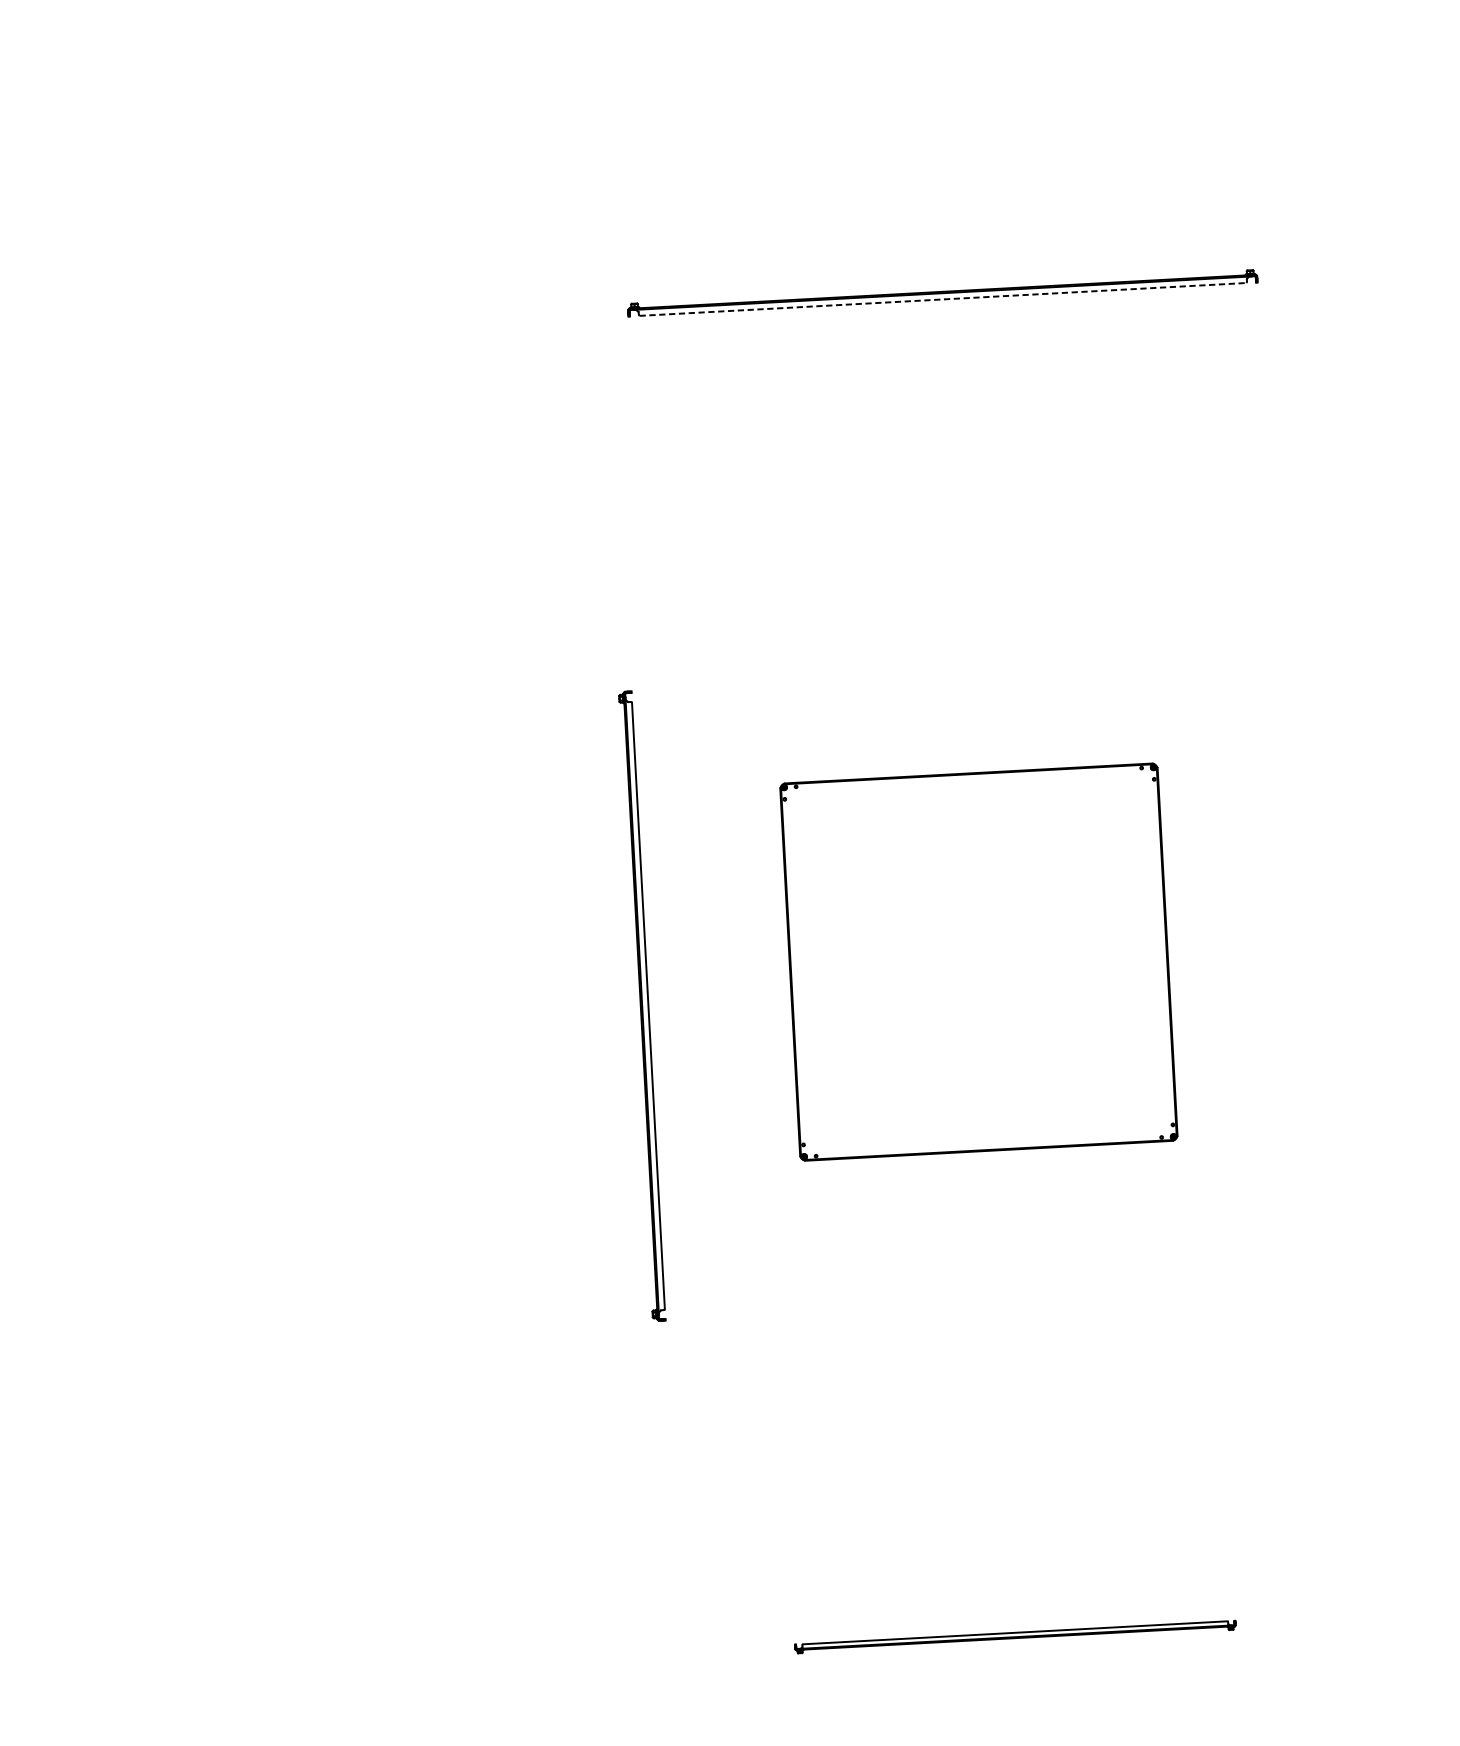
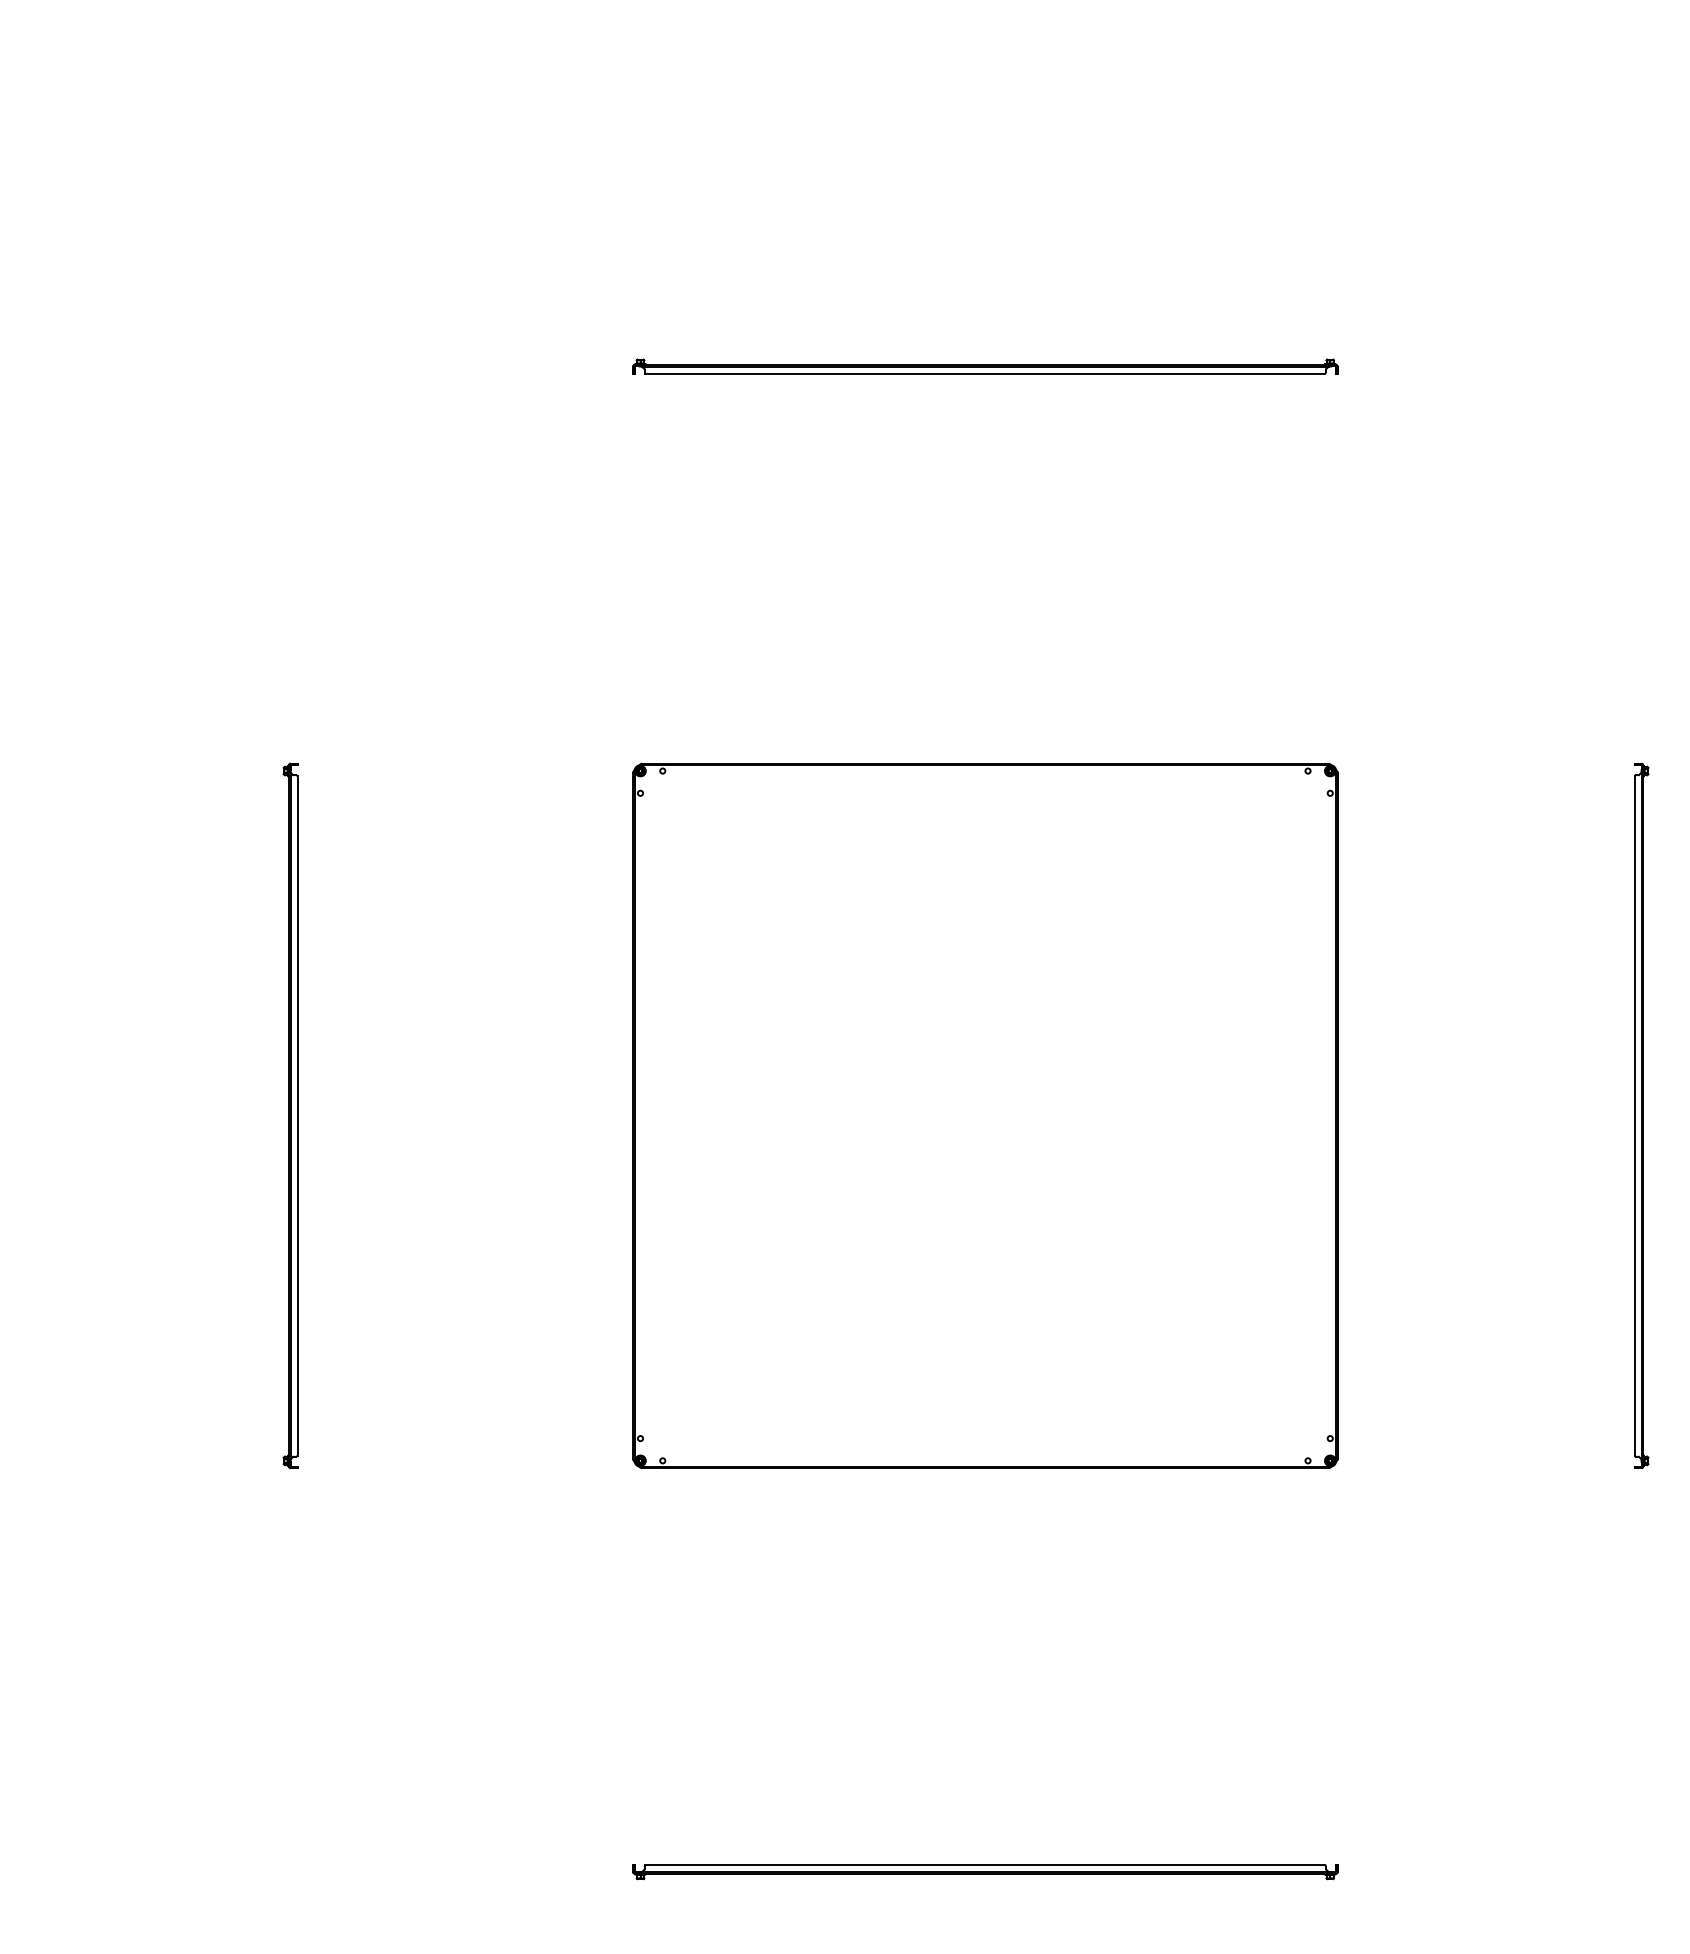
line: (943, 299) -> (985, 373), dashed -> solid
part: (978, 961) -> (985, 1115), size x1.67
part: (642, 1005) -> (290, 1115), moved
part: (1015, 1637) -> (985, 1872), size x1.43

